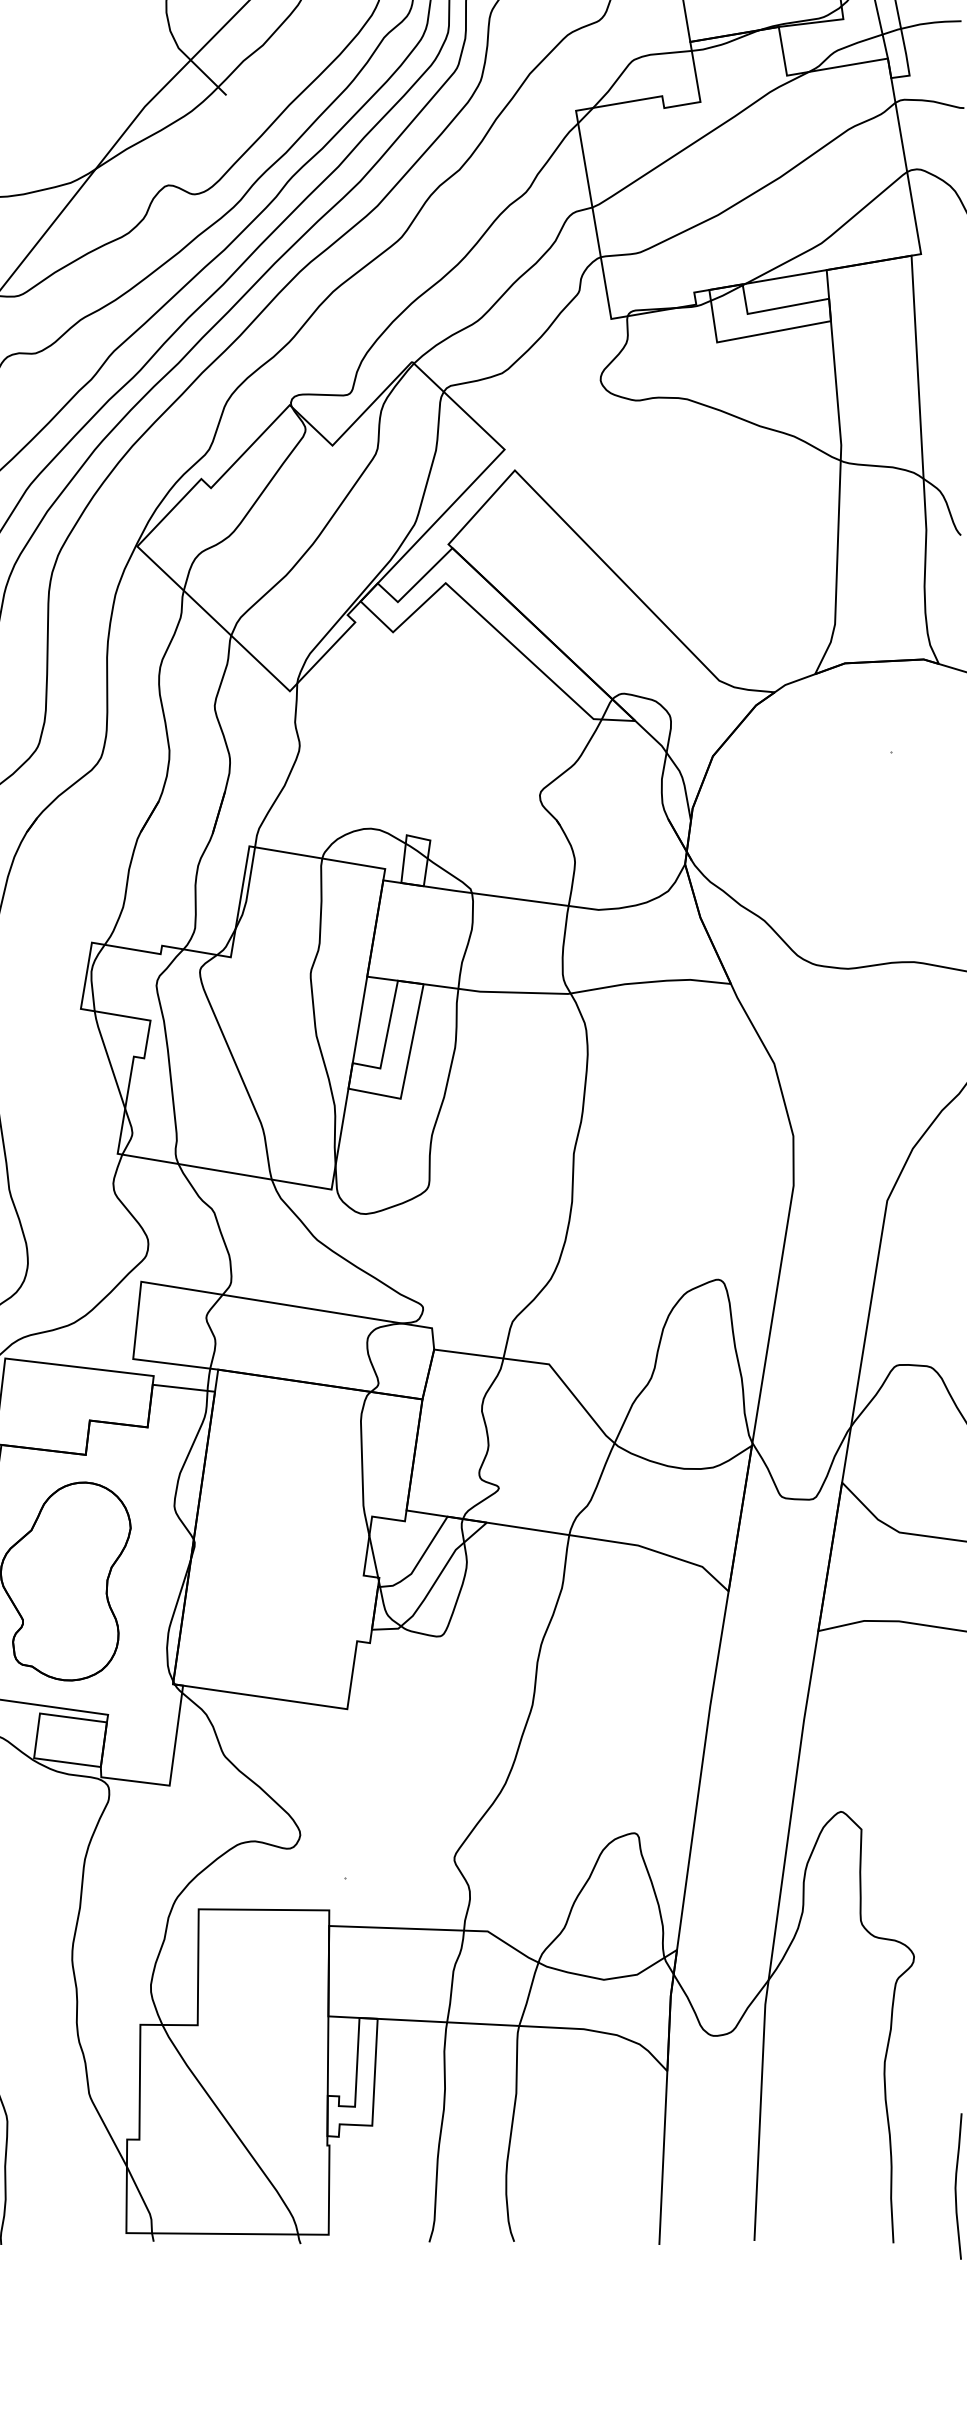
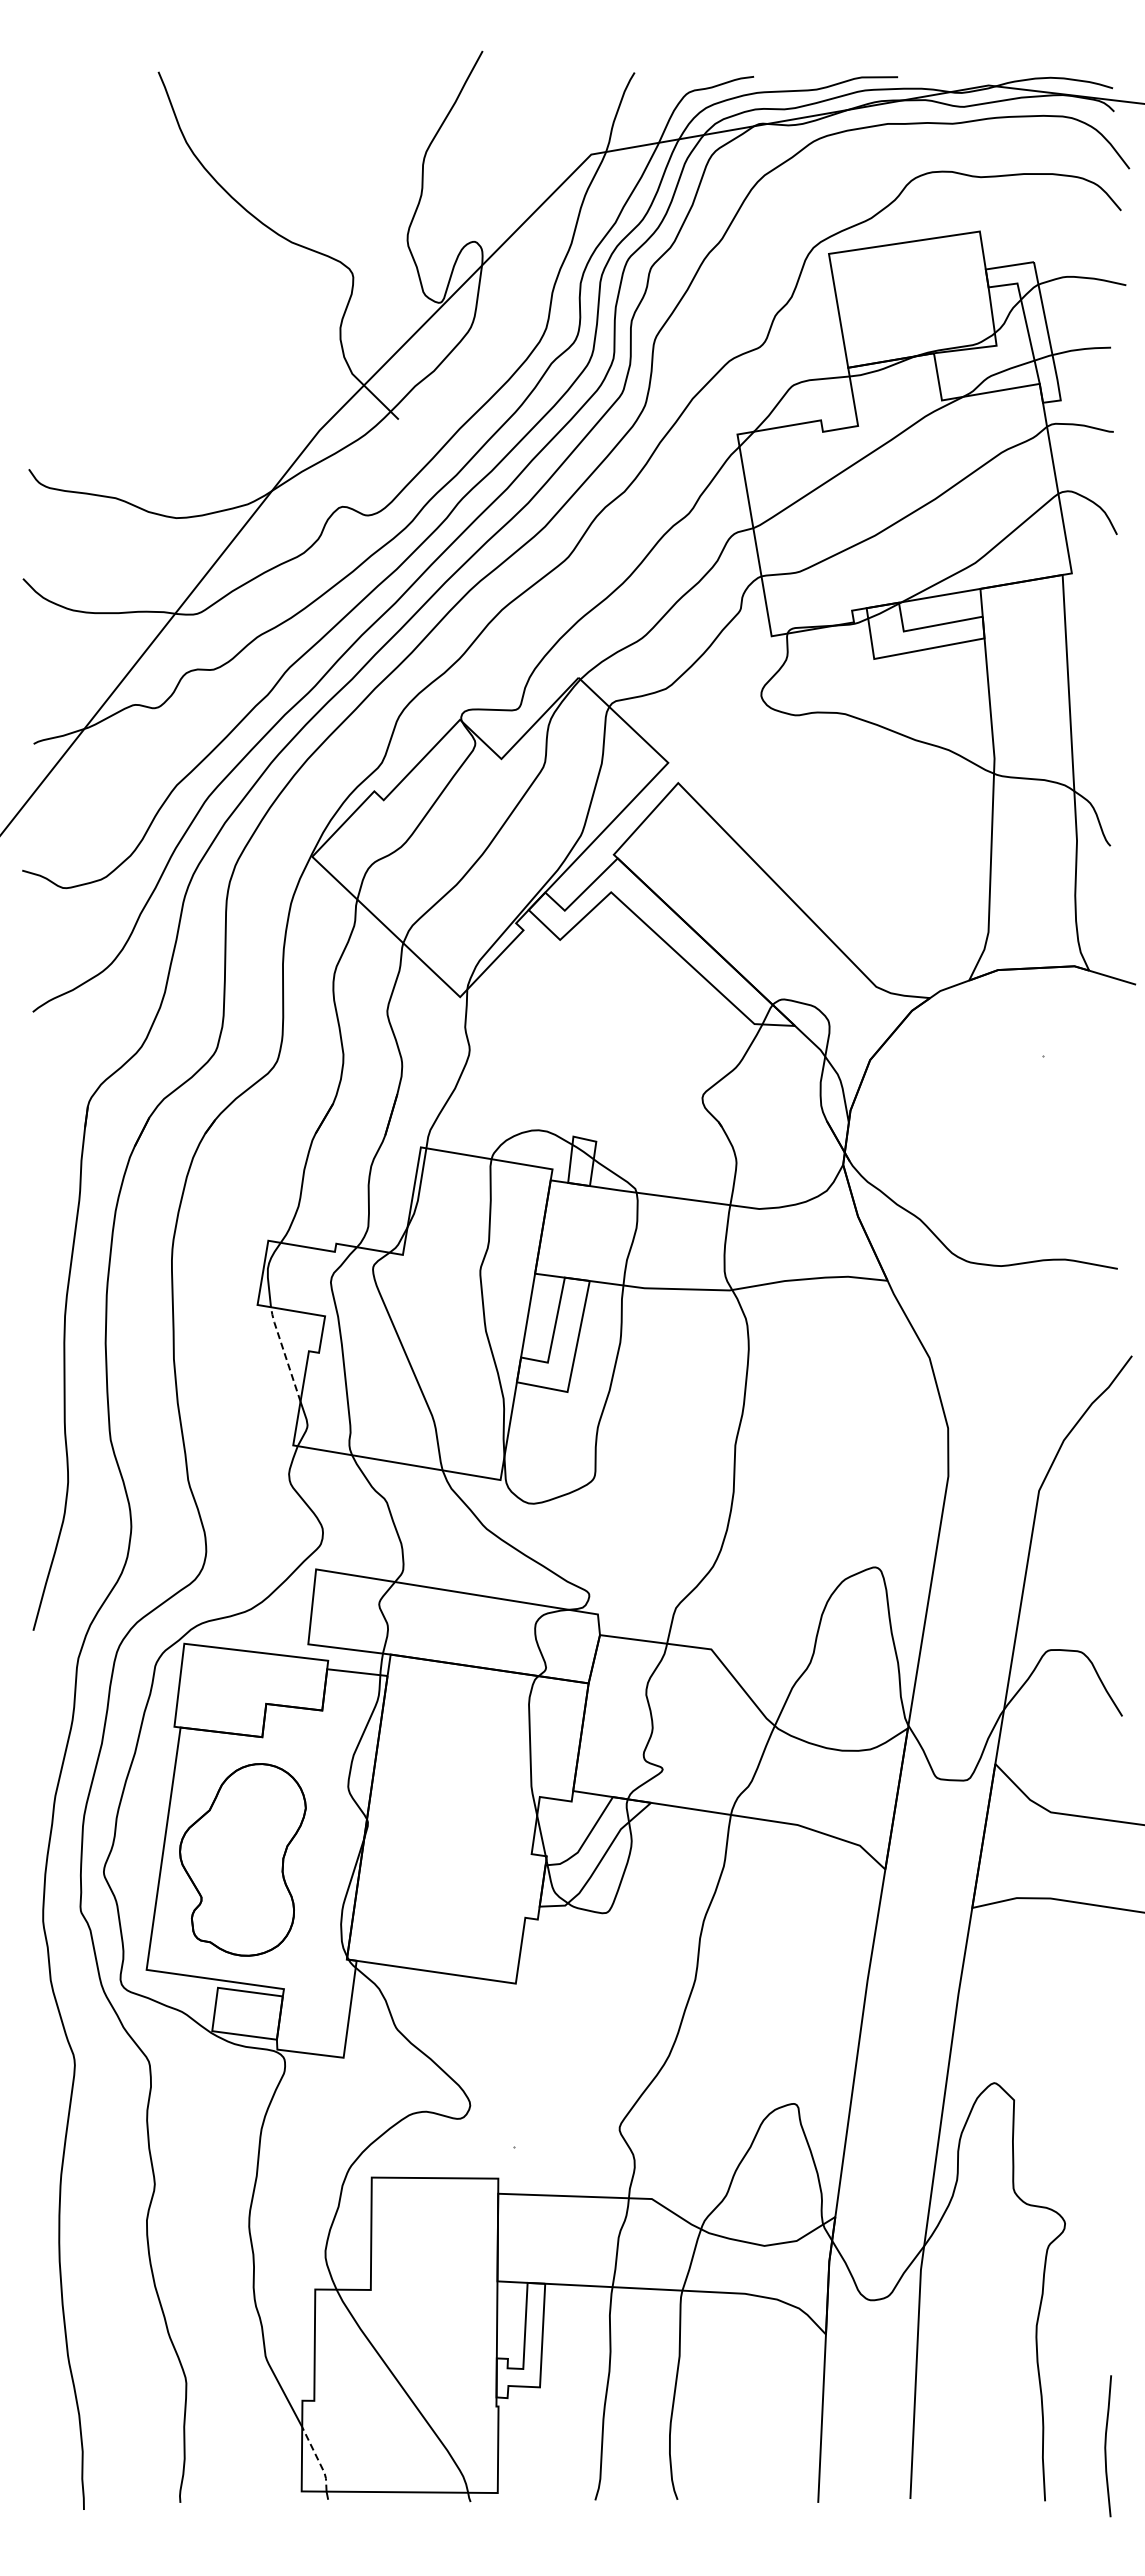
line: (108, 1057) -> (284, 1352), solid -> dashed
line: (142, 2200) -> (317, 2459), solid -> dashed

